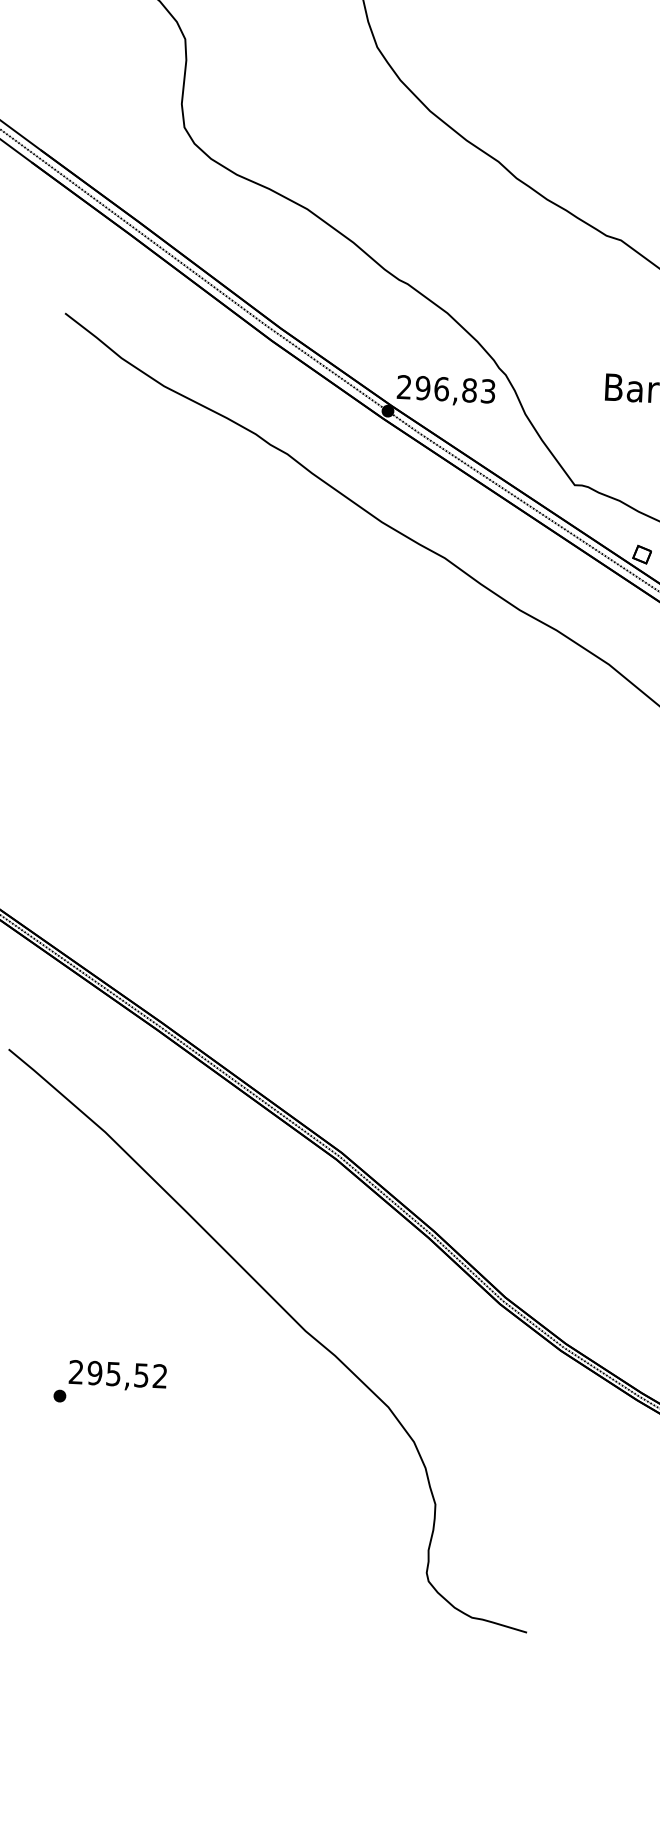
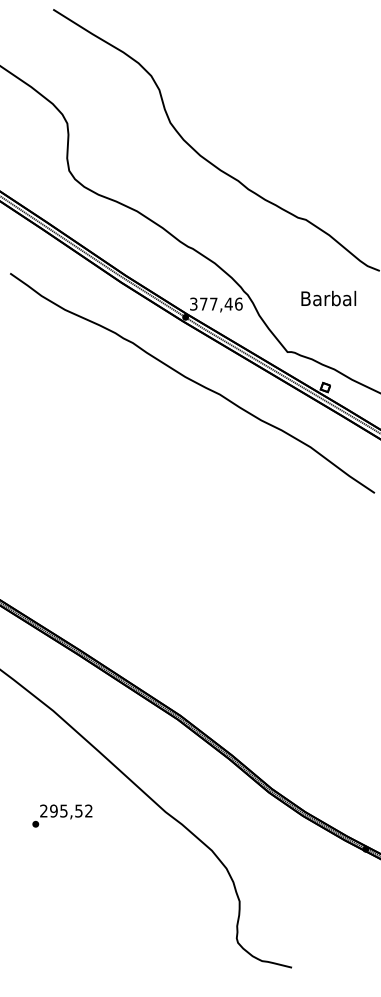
text: (446, 388) -> (216, 303), 296,83 -> 377,46
text: (110, 1382) -> (62, 815), moved

